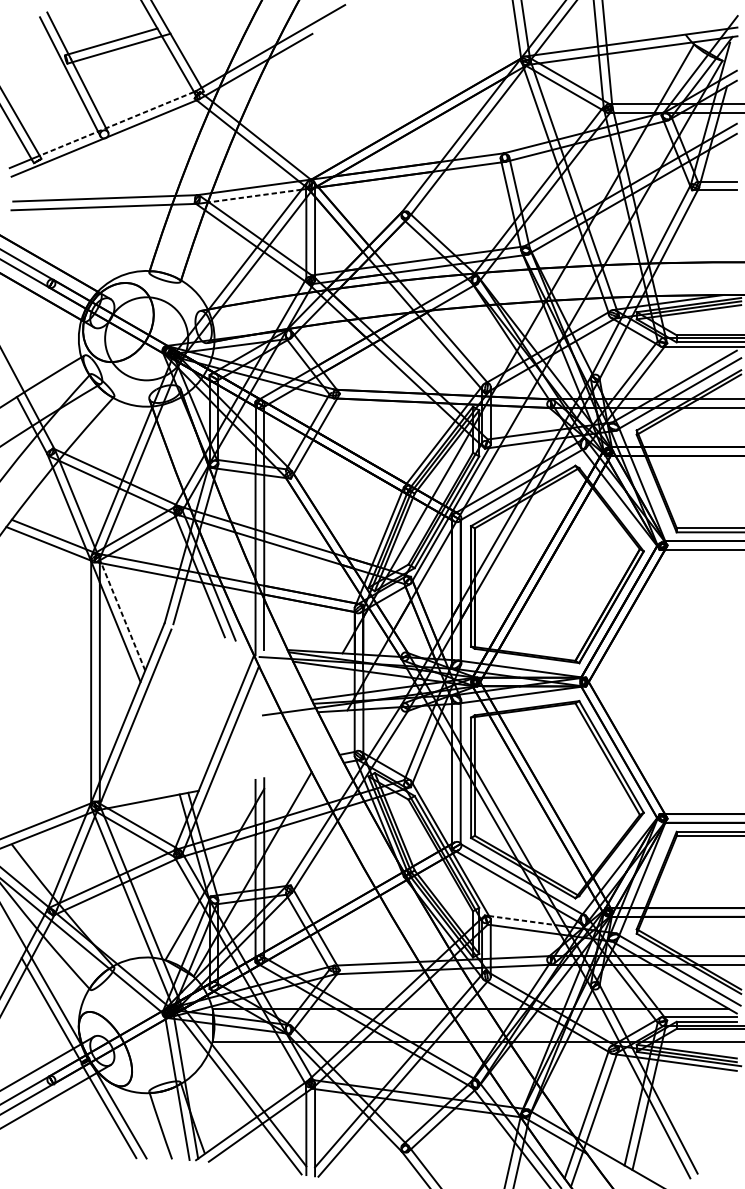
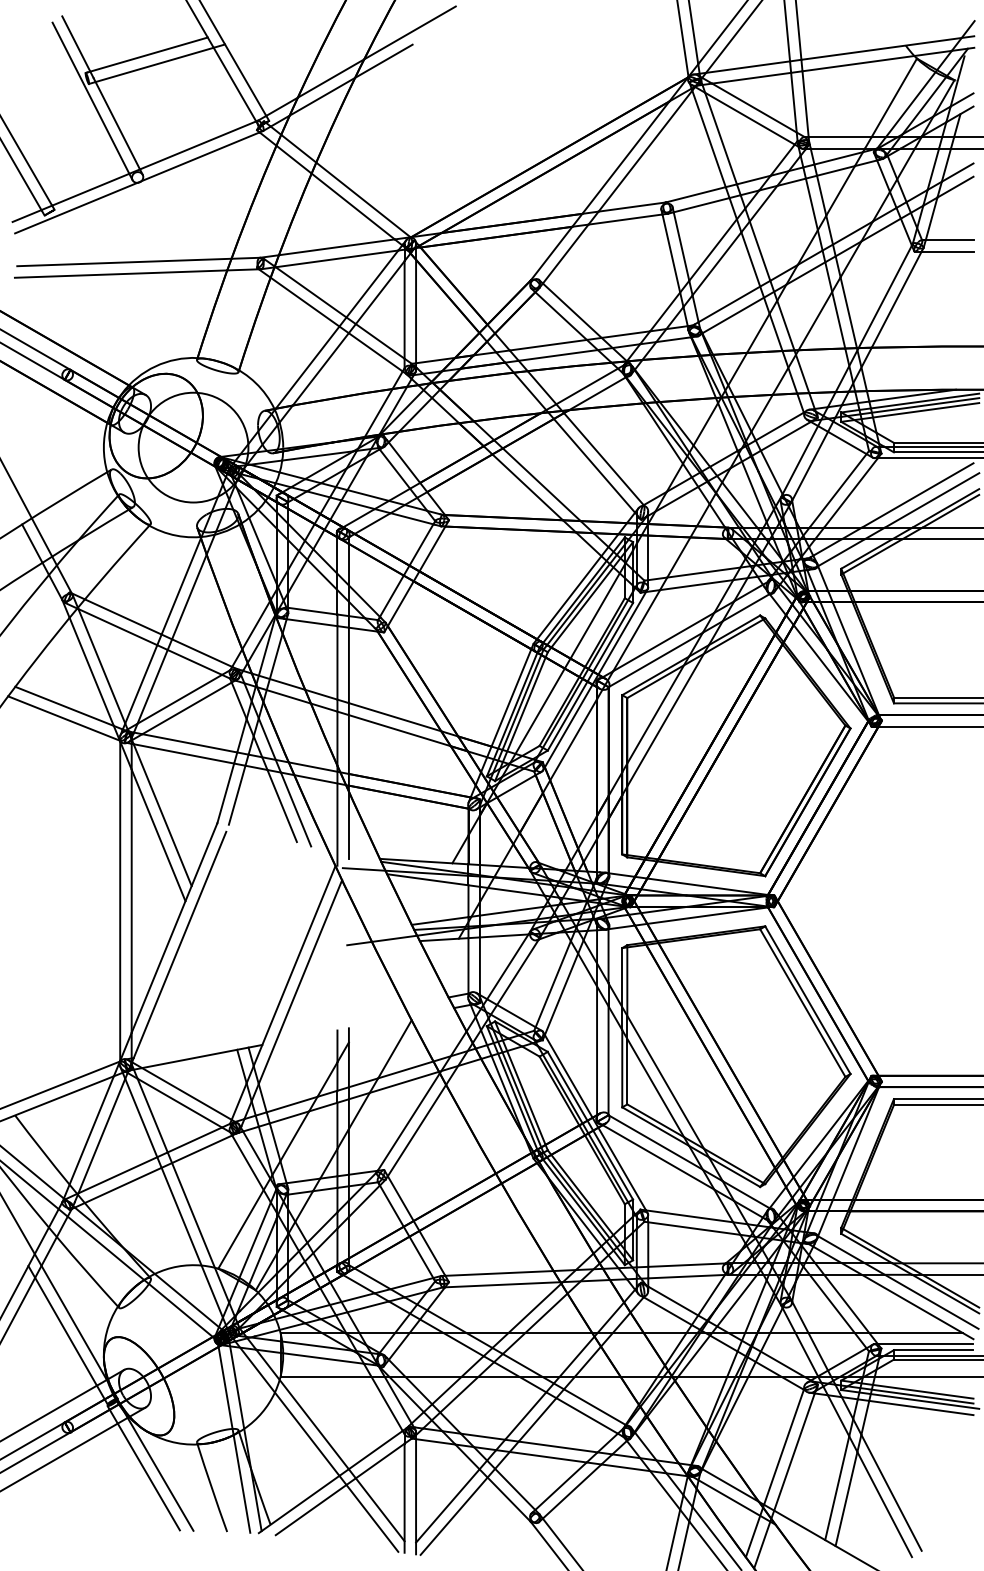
line: (117, 123) -> (154, 163), dashed -> solid
line: (255, 195) -> (337, 258), dashed -> solid
line: (123, 617) -> (162, 815), dashed -> solid
line: (521, 920) -> (689, 1216), dashed -> solid

